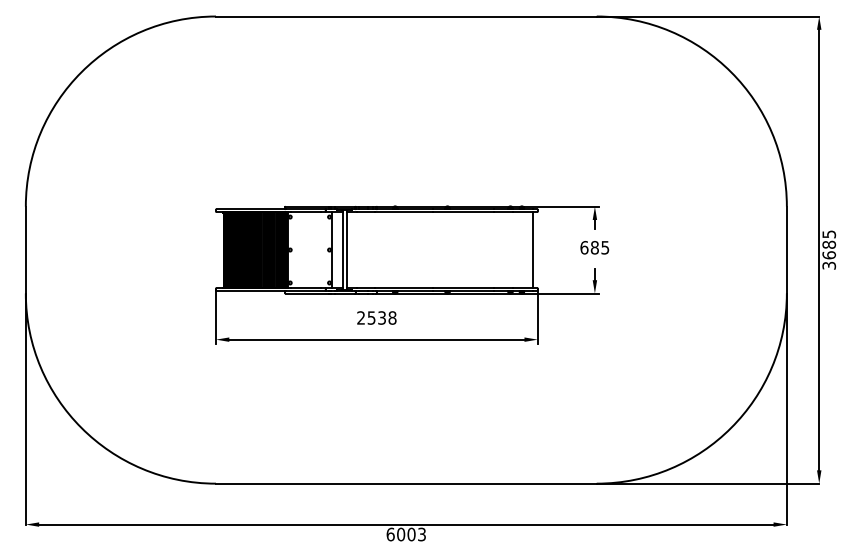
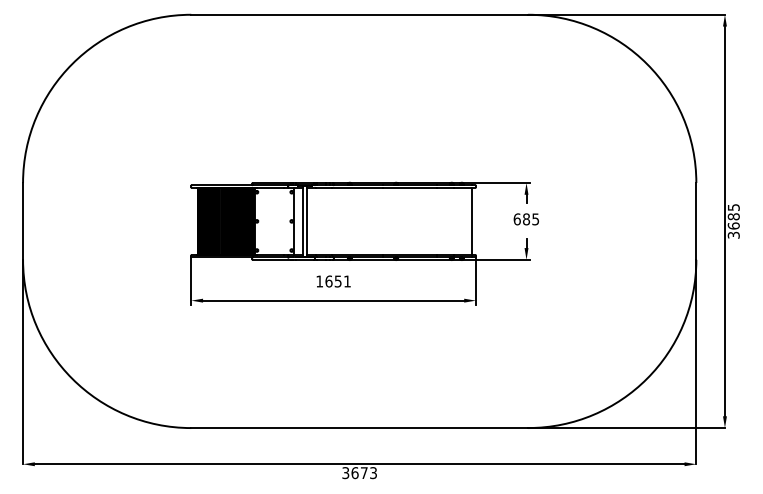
text: (376, 317) -> (333, 281), 2538 -> 1651
text: (400, 534) -> (354, 473), 6003 -> 3673

